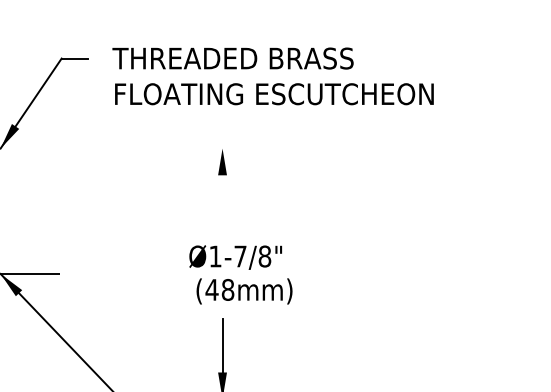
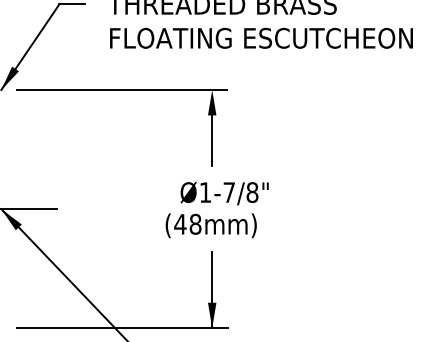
line: (127, 148) -> (121, 89), added
line: (222, 201) -> (212, 140), added
text: (244, 291) -> (211, 225), moved

